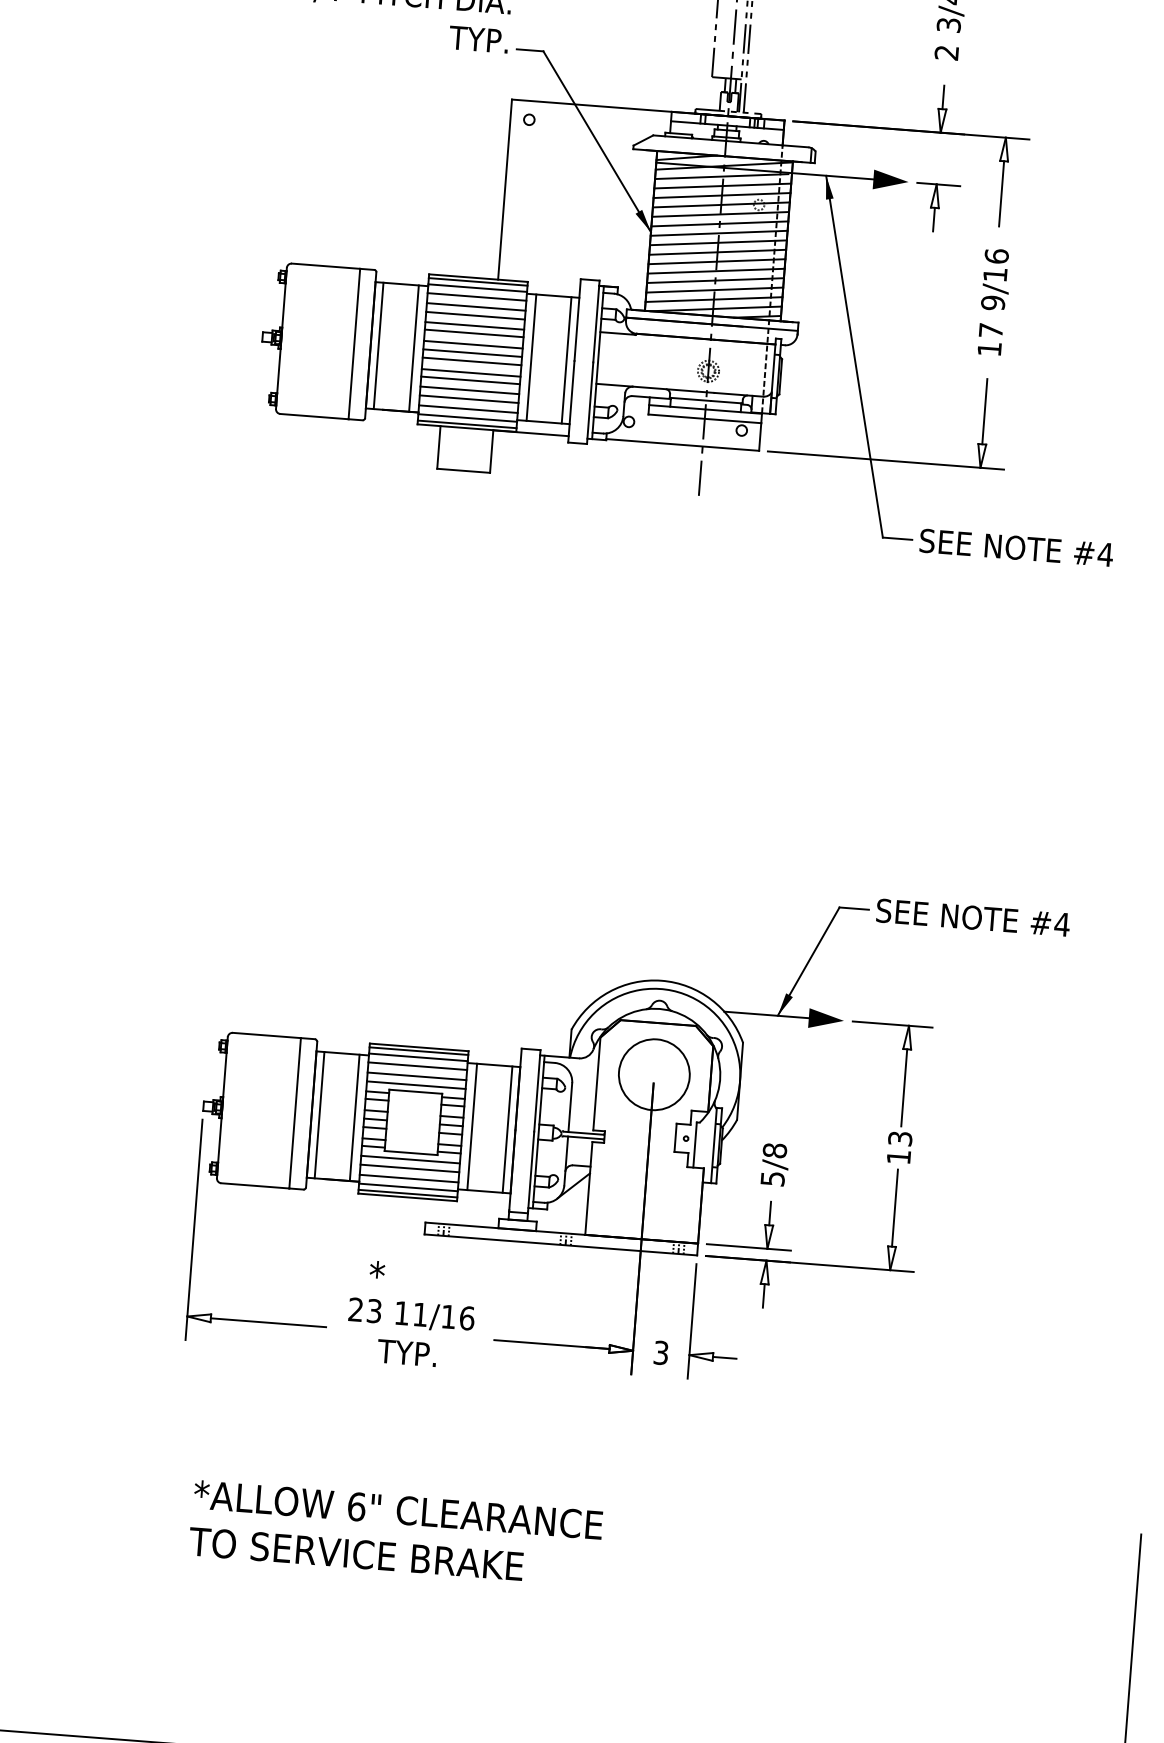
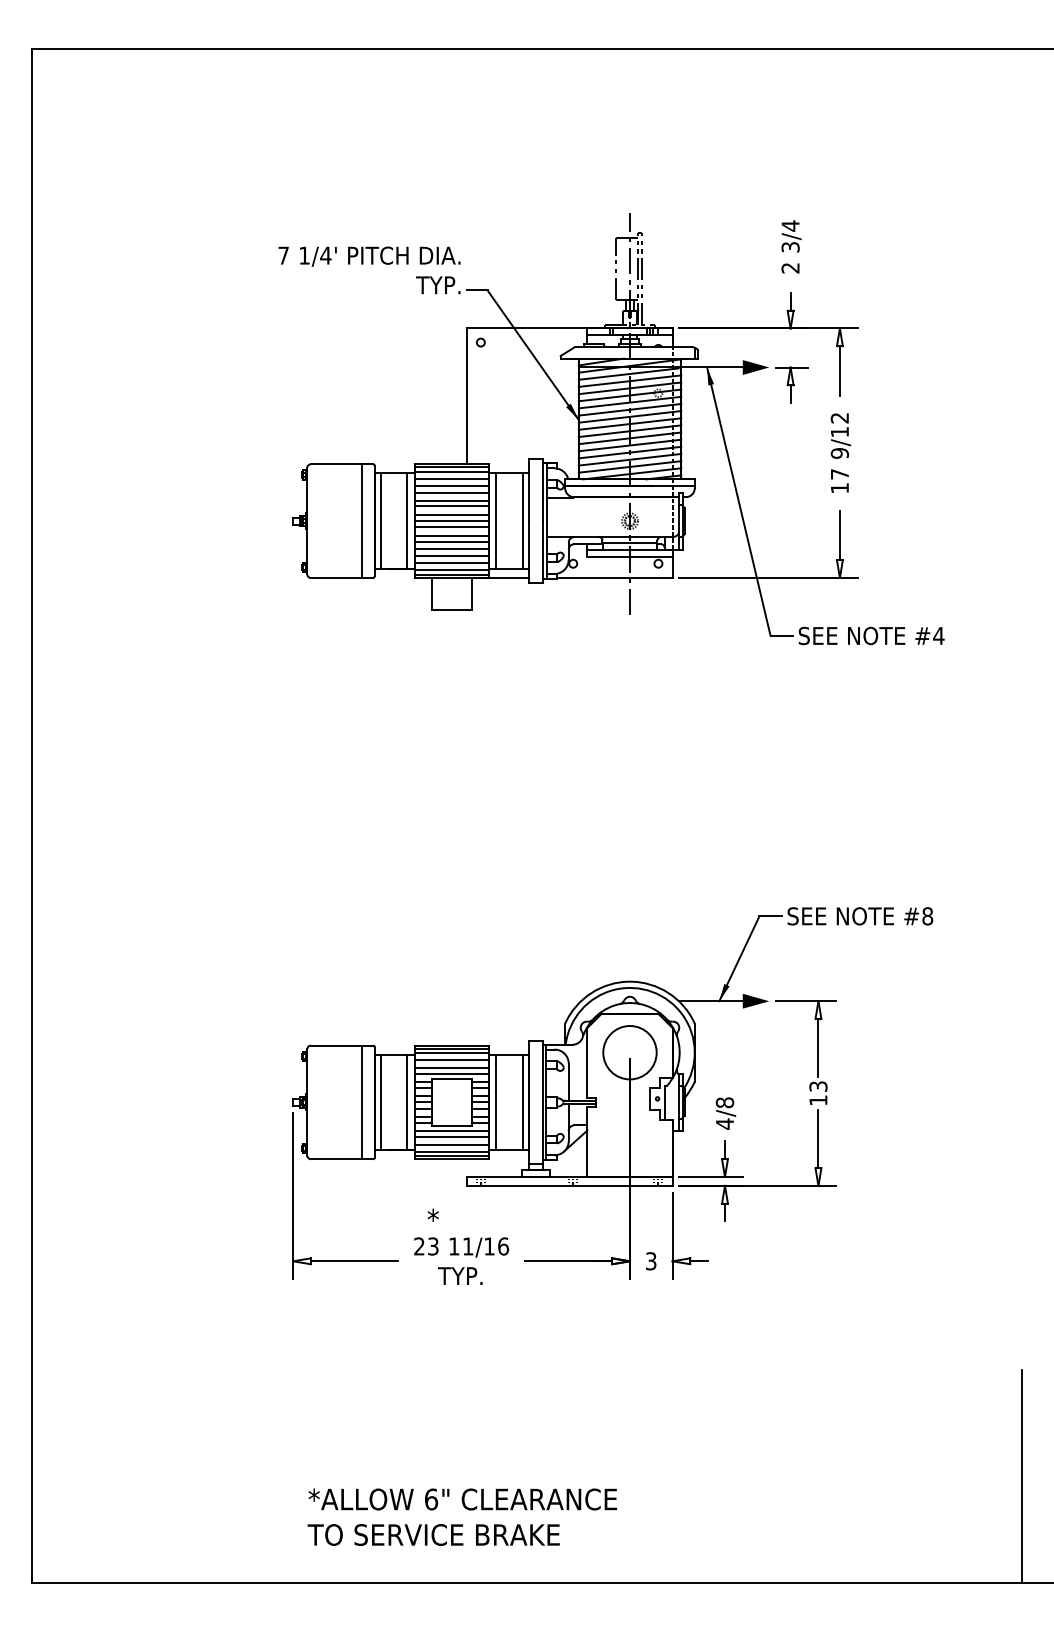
text: (996, 255) -> (839, 417), 9/16 -> 9/12
text: (1061, 924) -> (927, 916), #4 -> #8
text: (773, 1178) -> (725, 1123), 5/8 -> 4/8
text: (394, 1532) -> (461, 1516), moved

